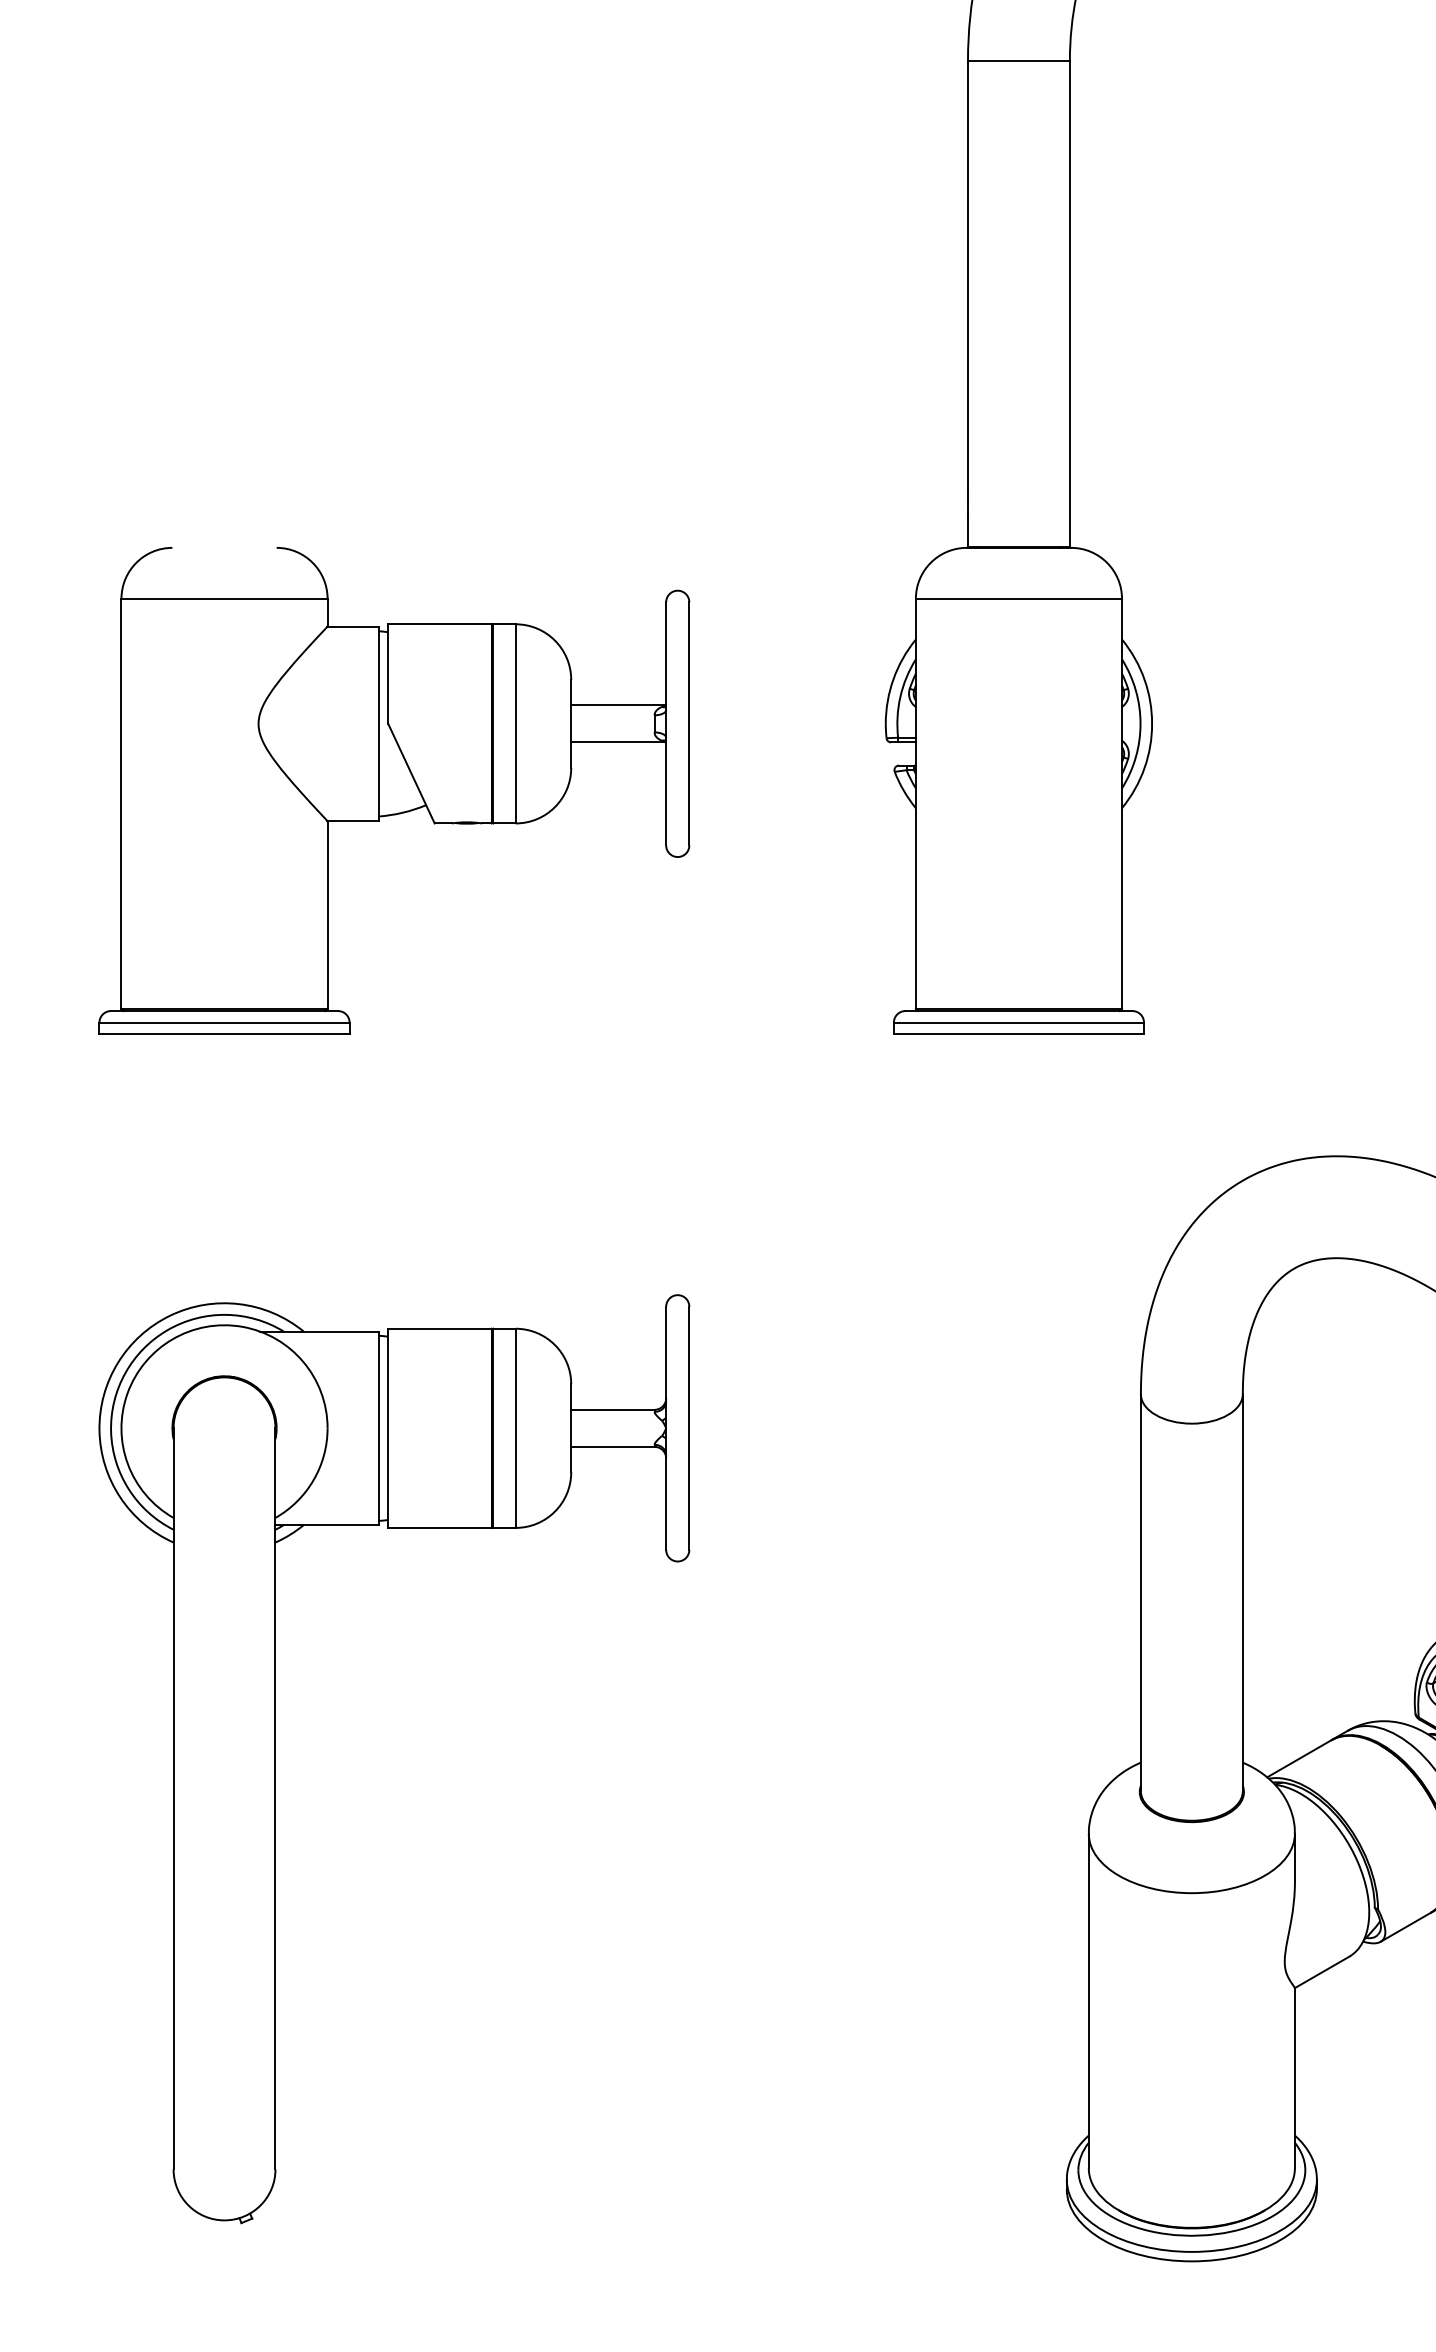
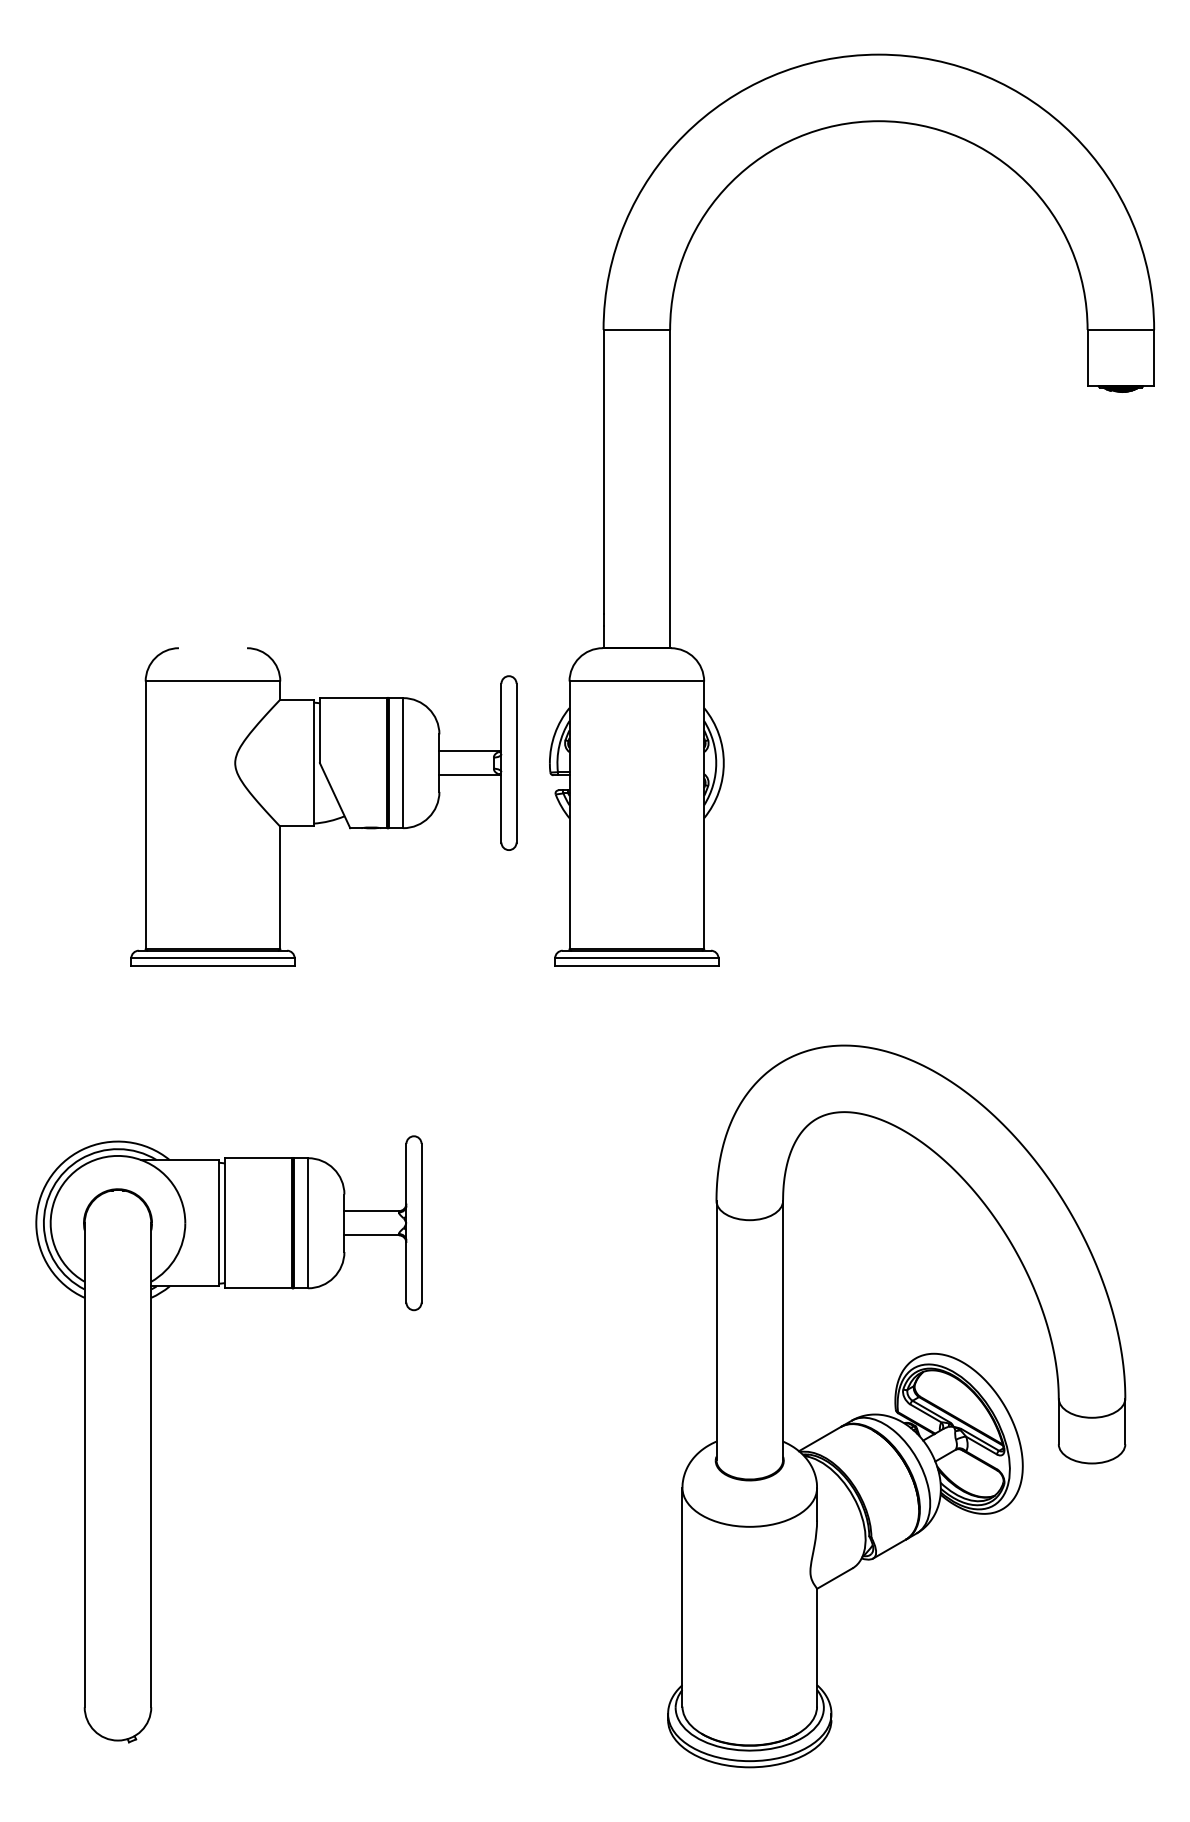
part: (393, 790) -> (323, 806), moved

